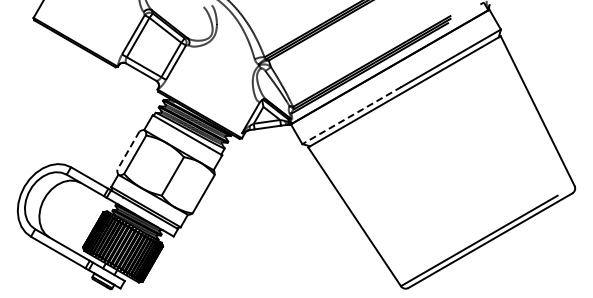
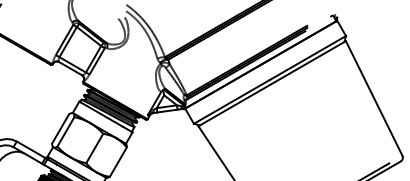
line: (351, 115) -> (231, 101), dashed -> solid
line: (128, 151) -> (60, 129), dashed -> solid

